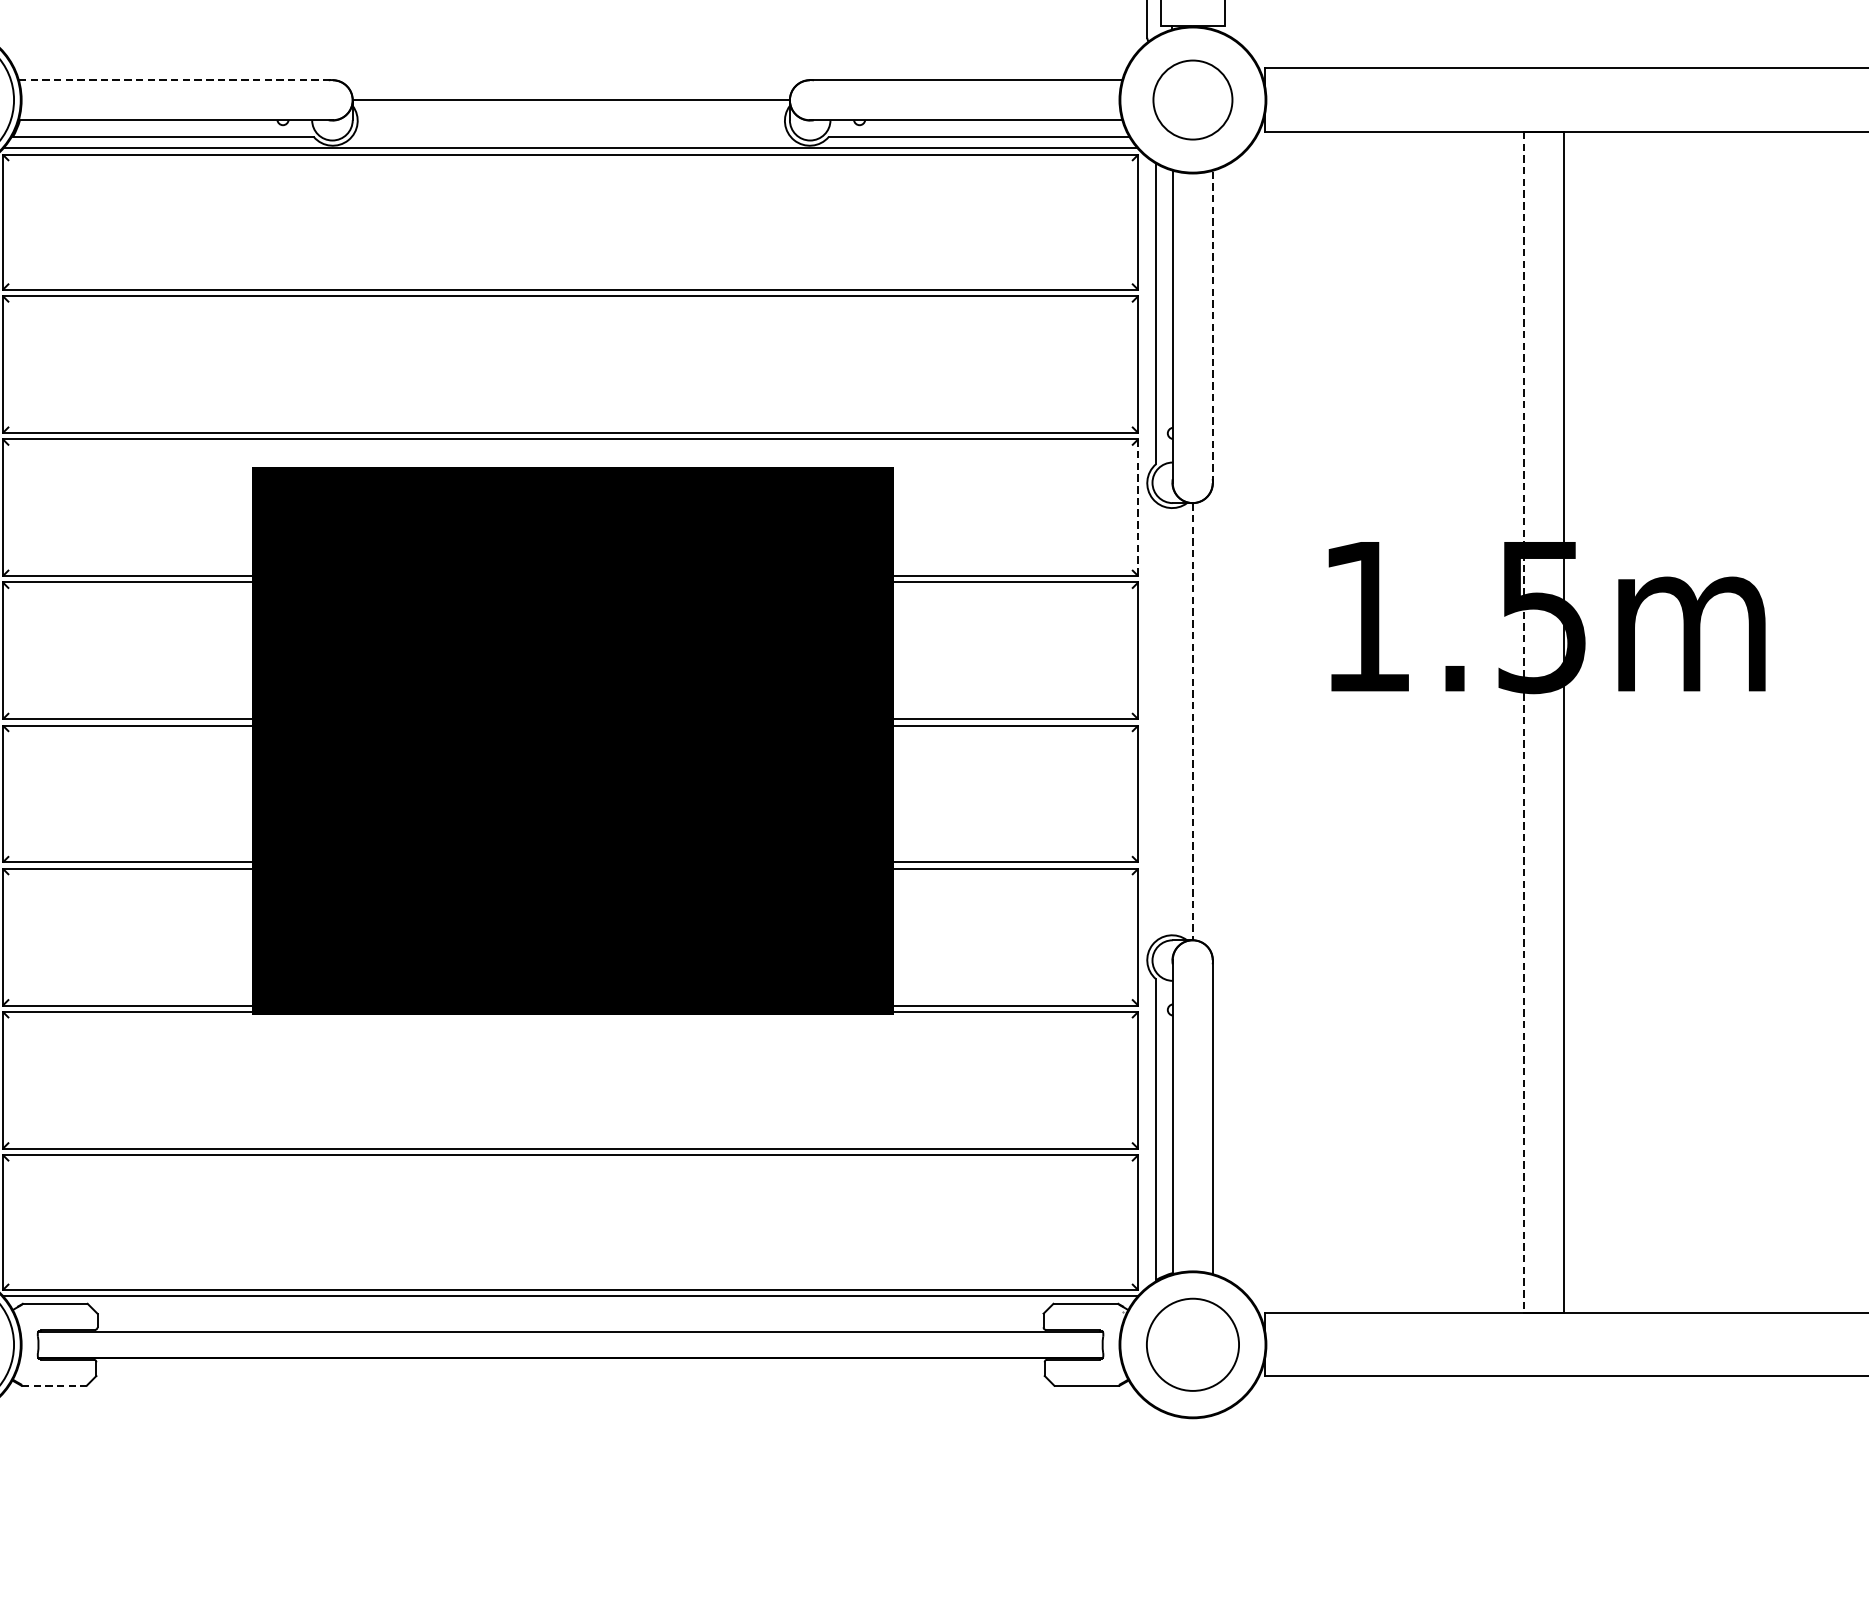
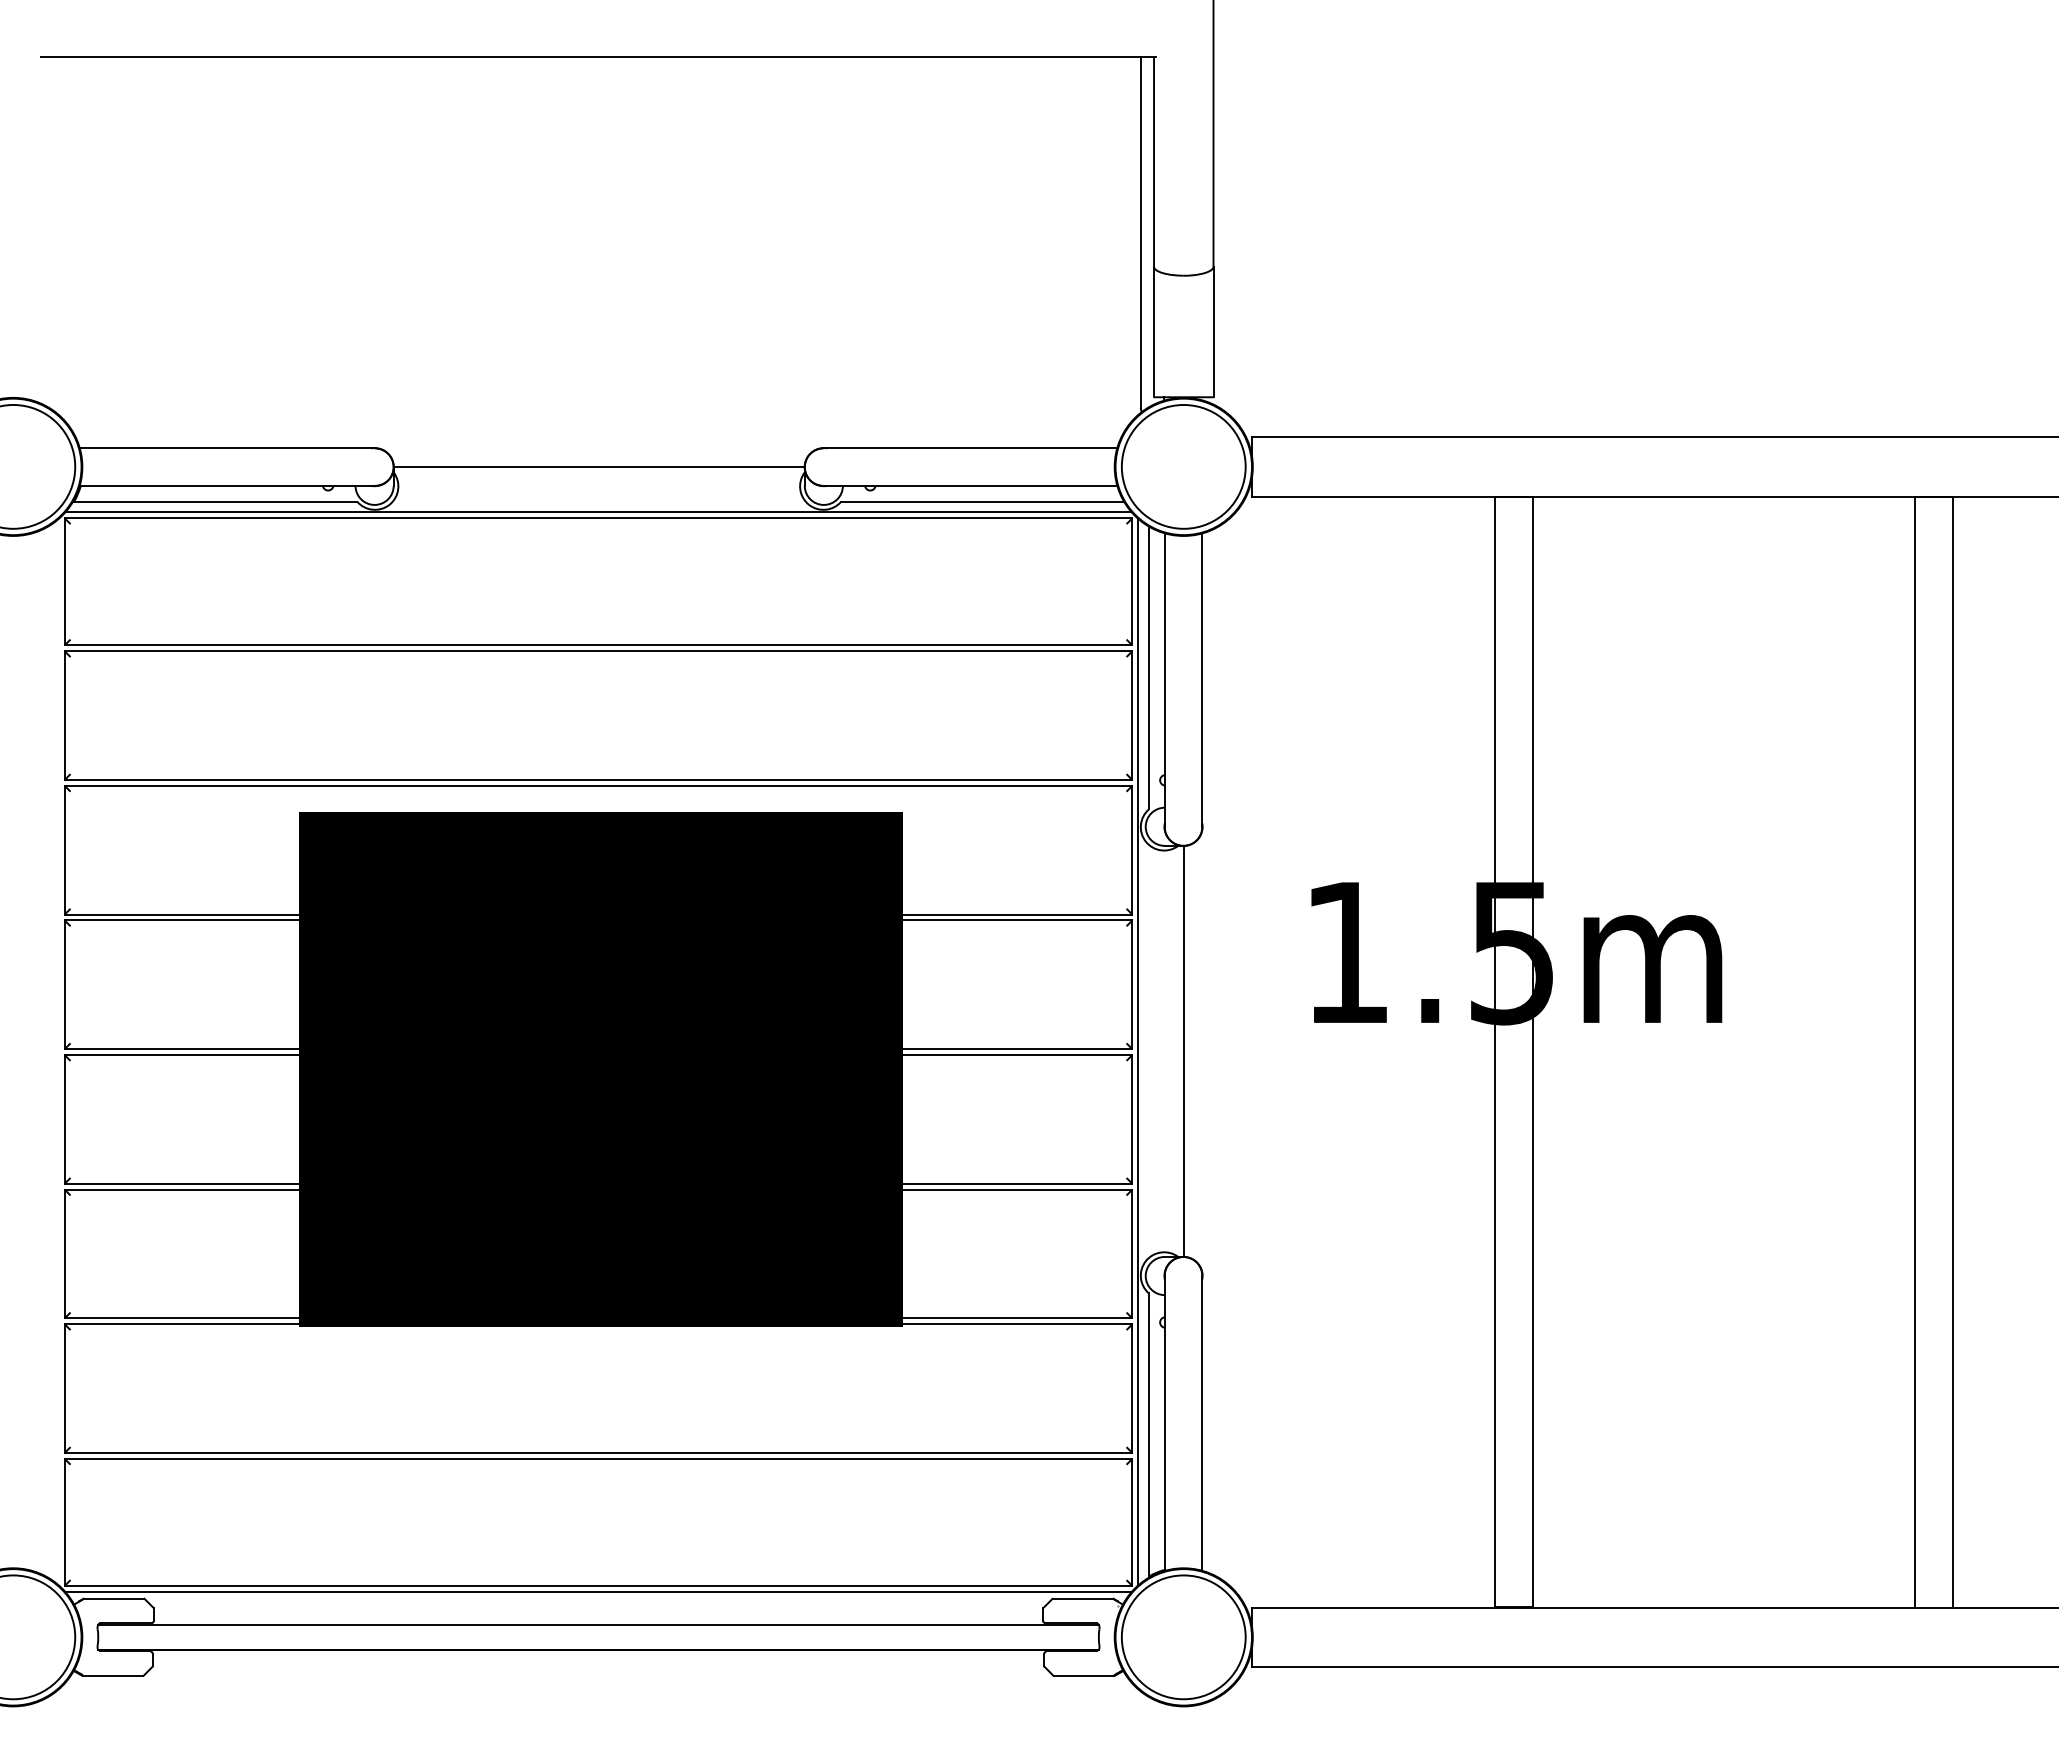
line: (175, 80) -> (227, 448), dashed -> solid
circle: (1192, 99) -> (1183, 466), size x1.67
line: (1212, 327) -> (1202, 680), dashed -> solid
line: (1138, 508) -> (1132, 850), dashed -> solid
line: (1144, 721) -> (1138, 1051), added
line: (1192, 721) -> (1183, 1051), dashed -> solid
line: (1524, 722) -> (1495, 1052), dashed -> solid
circle: (1192, 1344) -> (1183, 1637), size x1.43
line: (54, 1385) -> (113, 1675), dashed -> solid

